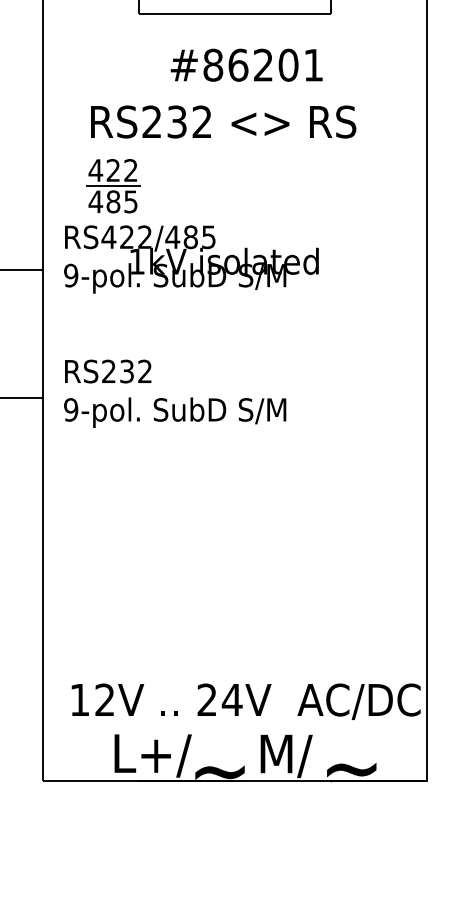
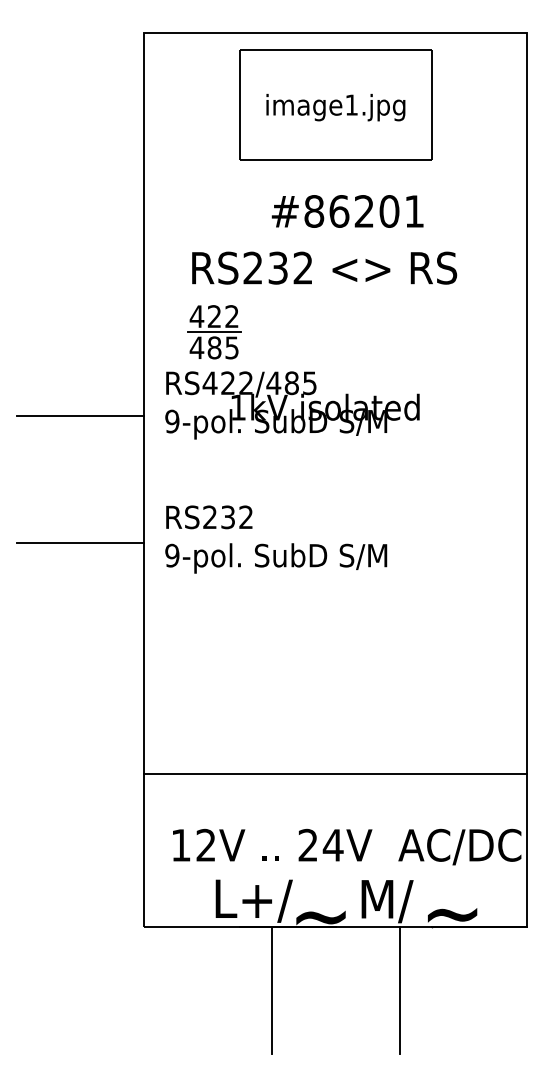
line: (234, 629) -> (335, 774), added
line: (171, 845) -> (272, 990), added
line: (298, 845) -> (399, 990), added

